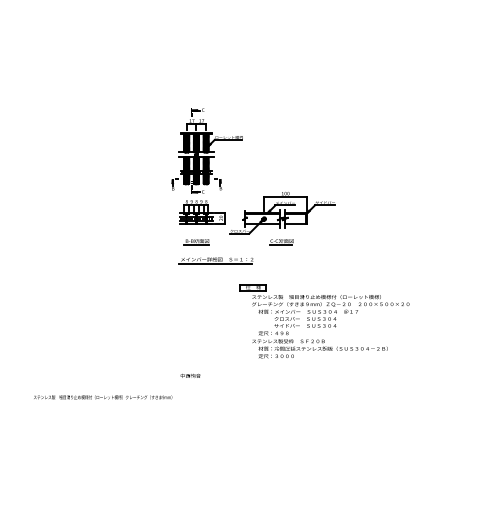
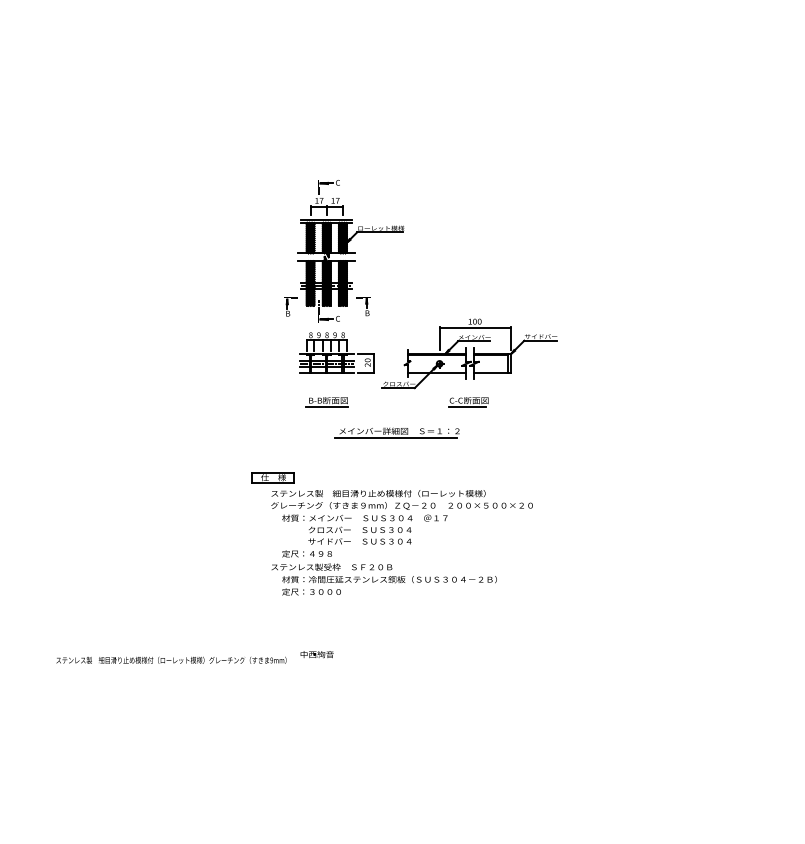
part: (215, 260) -> (396, 432), moved
part: (324, 321) -> (391, 534), moved
text: (190, 375) -> (316, 653), moved

